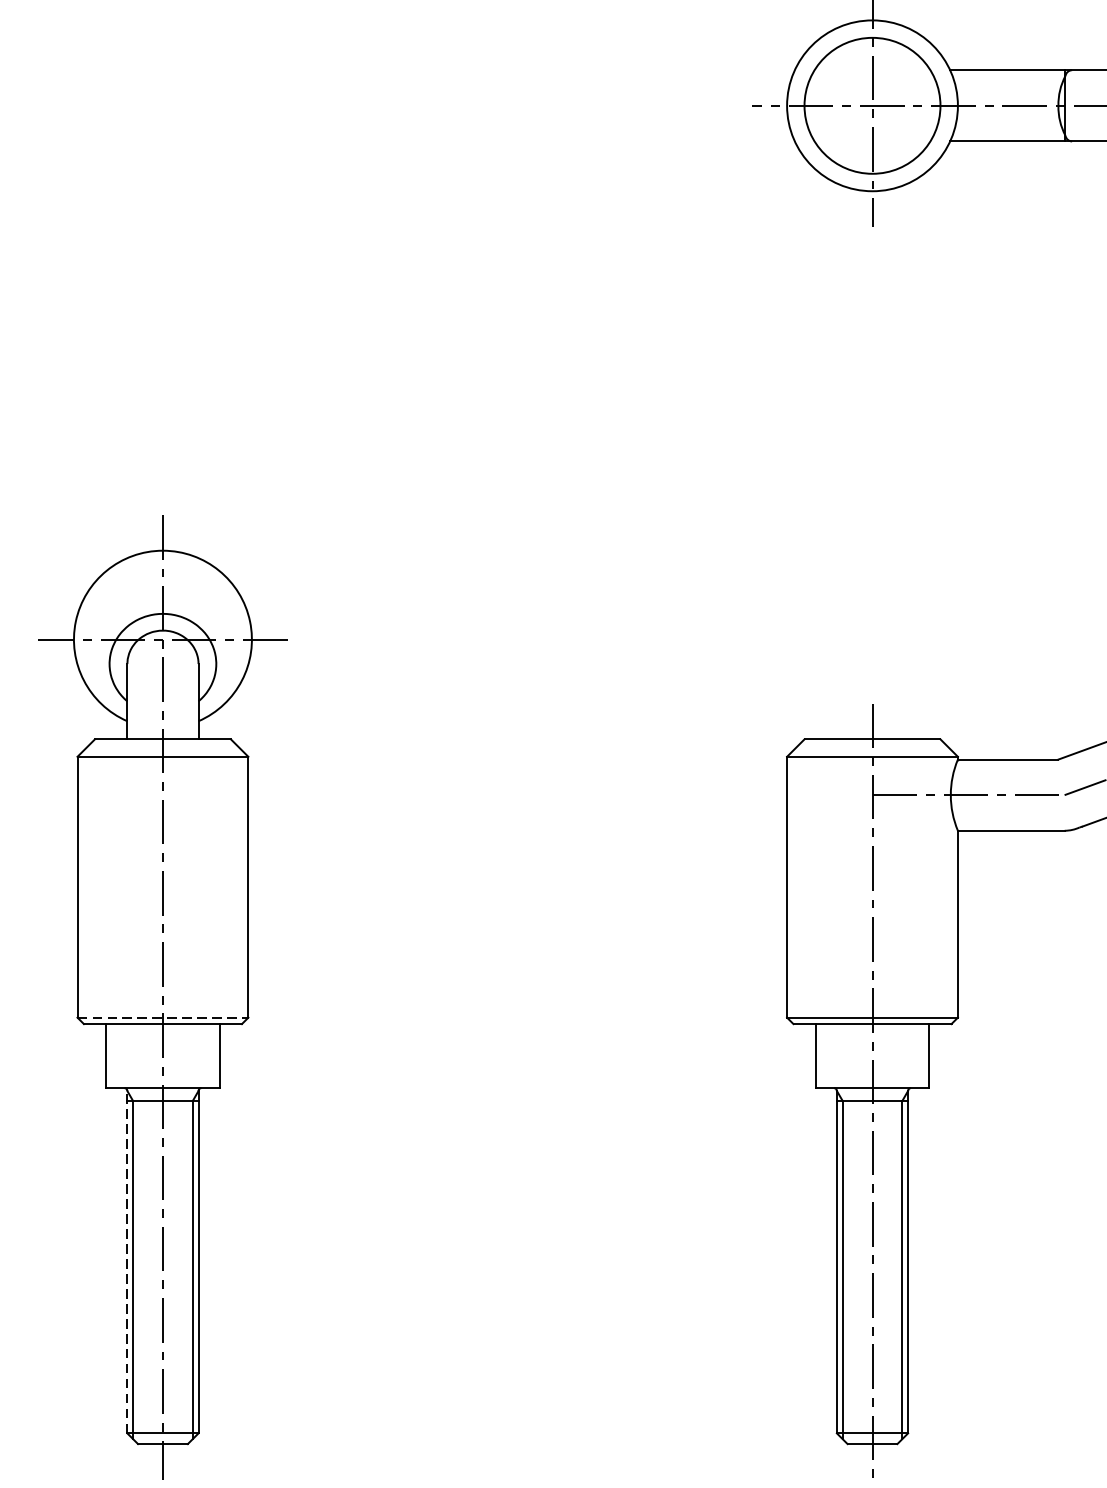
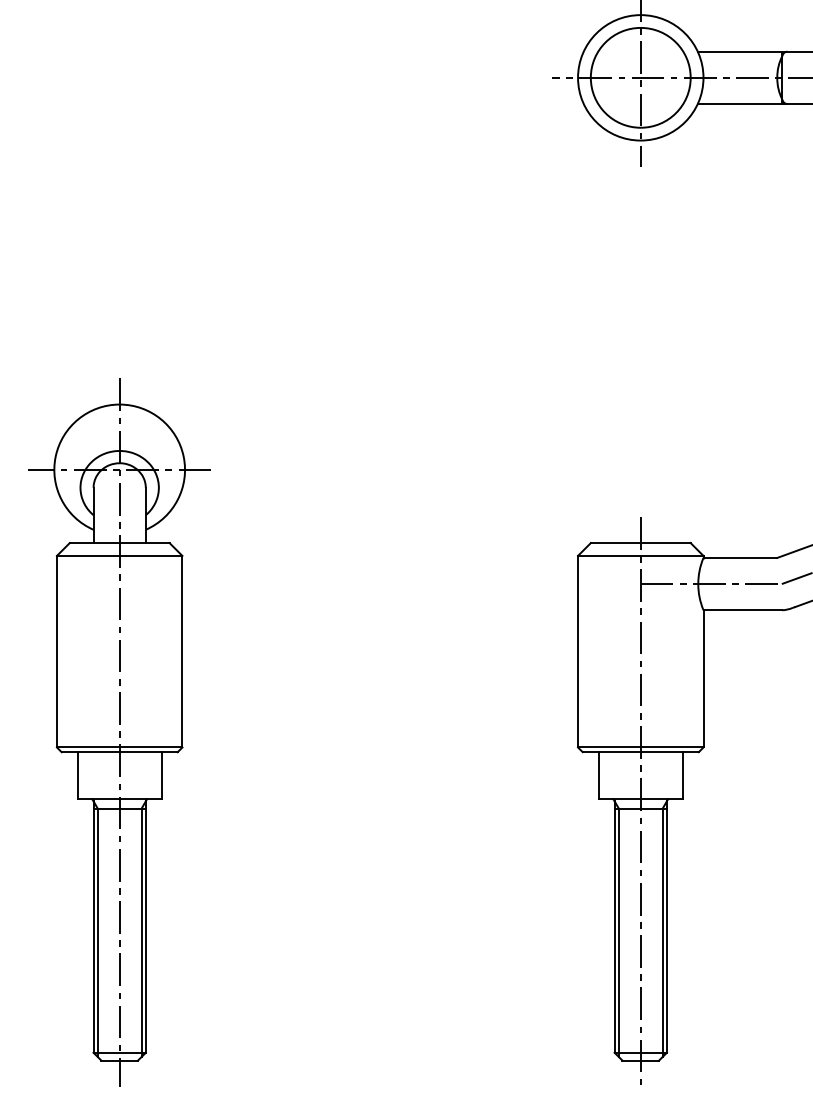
line: (162, 1017) -> (119, 747), dashed -> solid
line: (127, 1262) -> (93, 927), dashed -> solid

